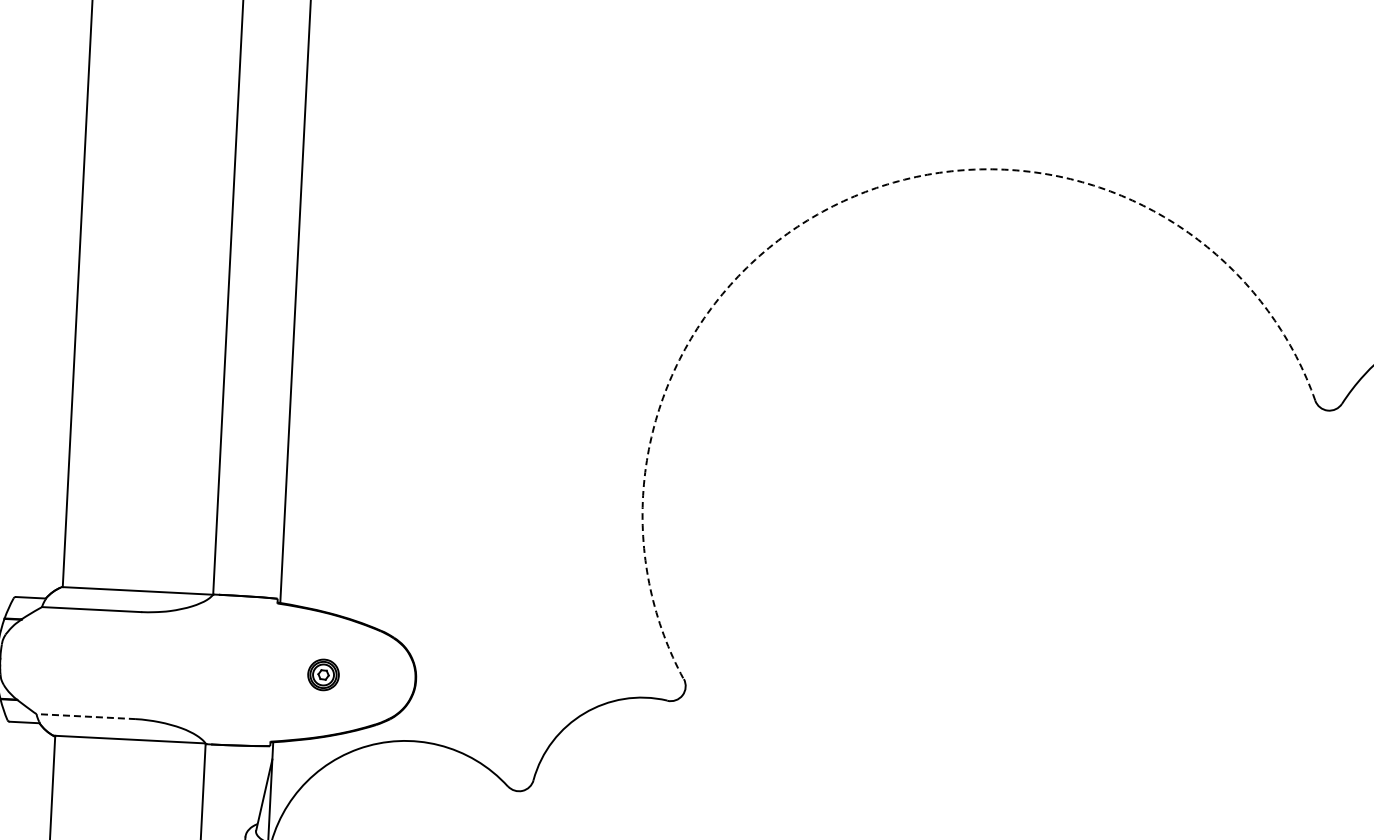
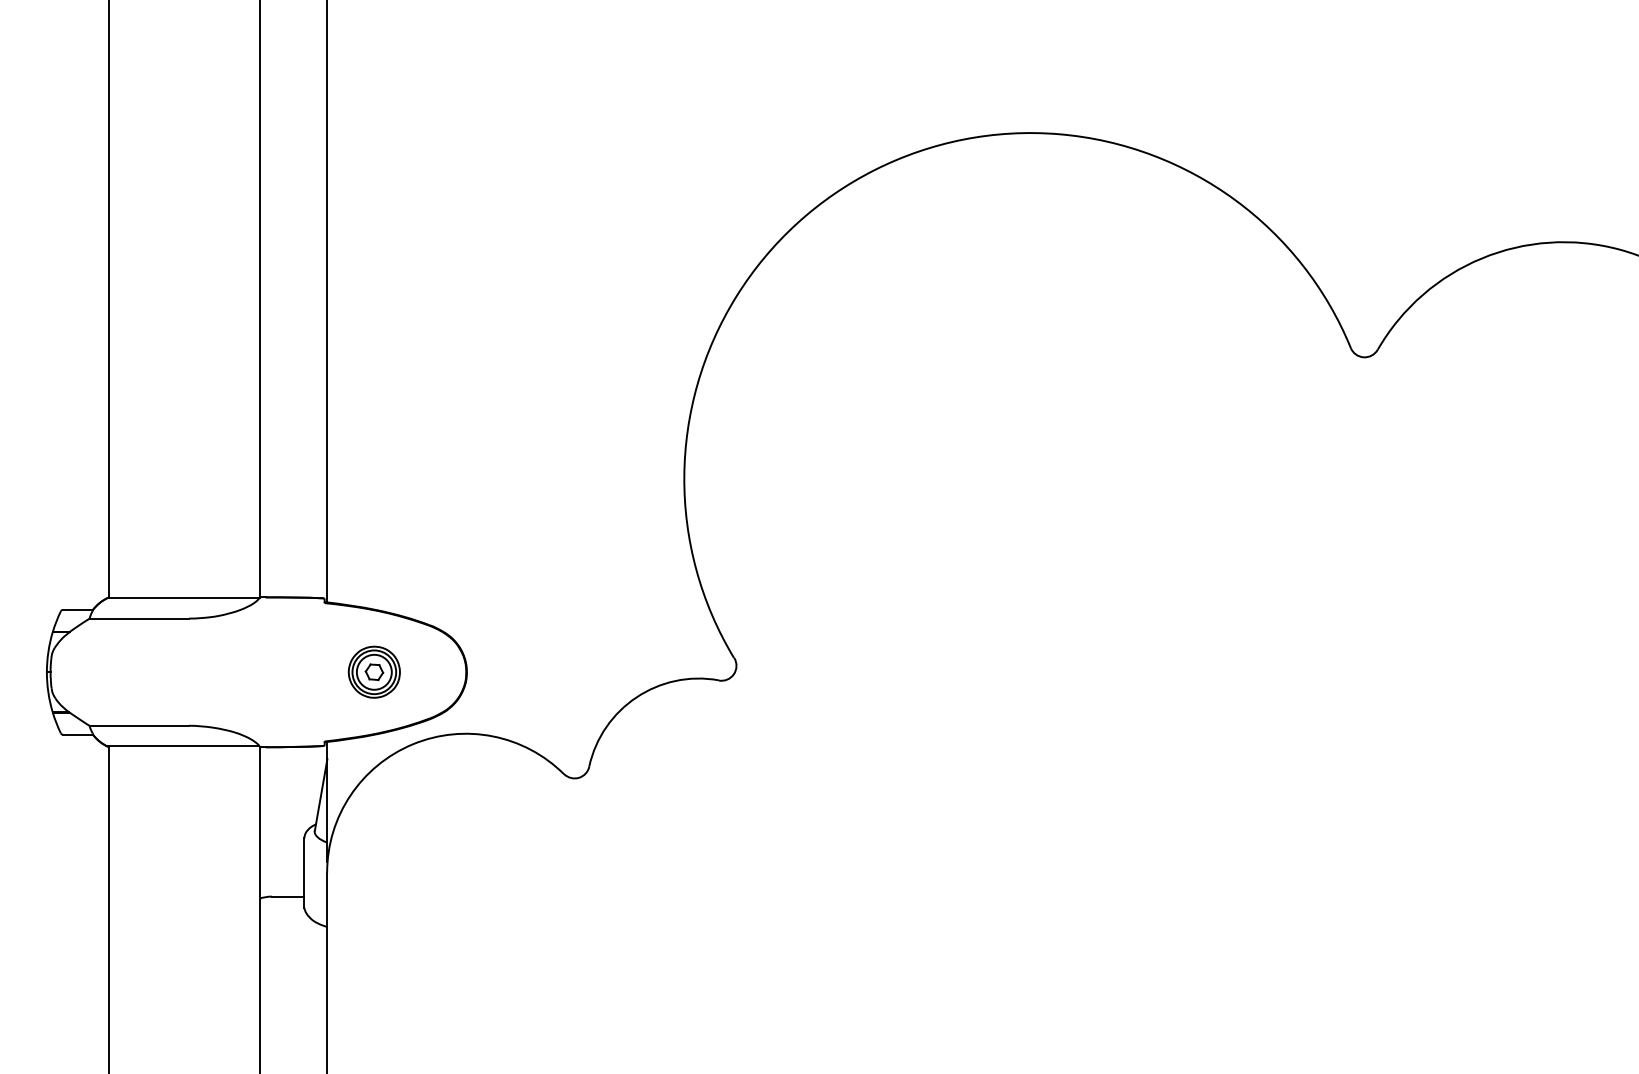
arc: (849, 198) -> (875, 169), dashed -> solid
part: (322, 674) -> (373, 671), size x1.67
line: (86, 716) -> (139, 725), dashed -> solid

